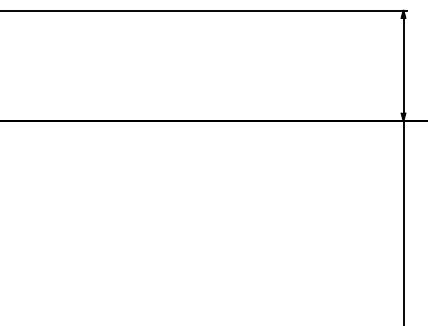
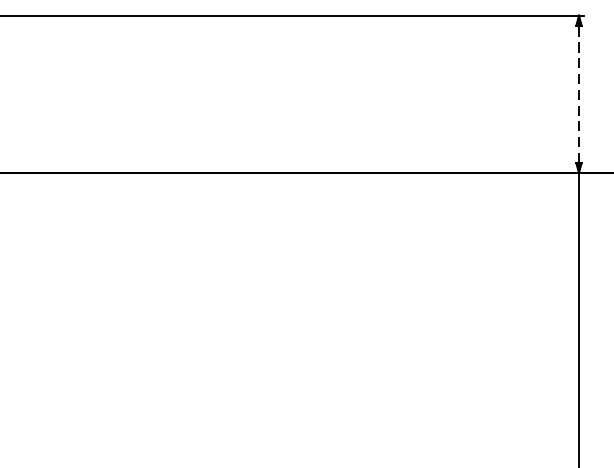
line: (403, 65) -> (578, 94), solid -> dashed

